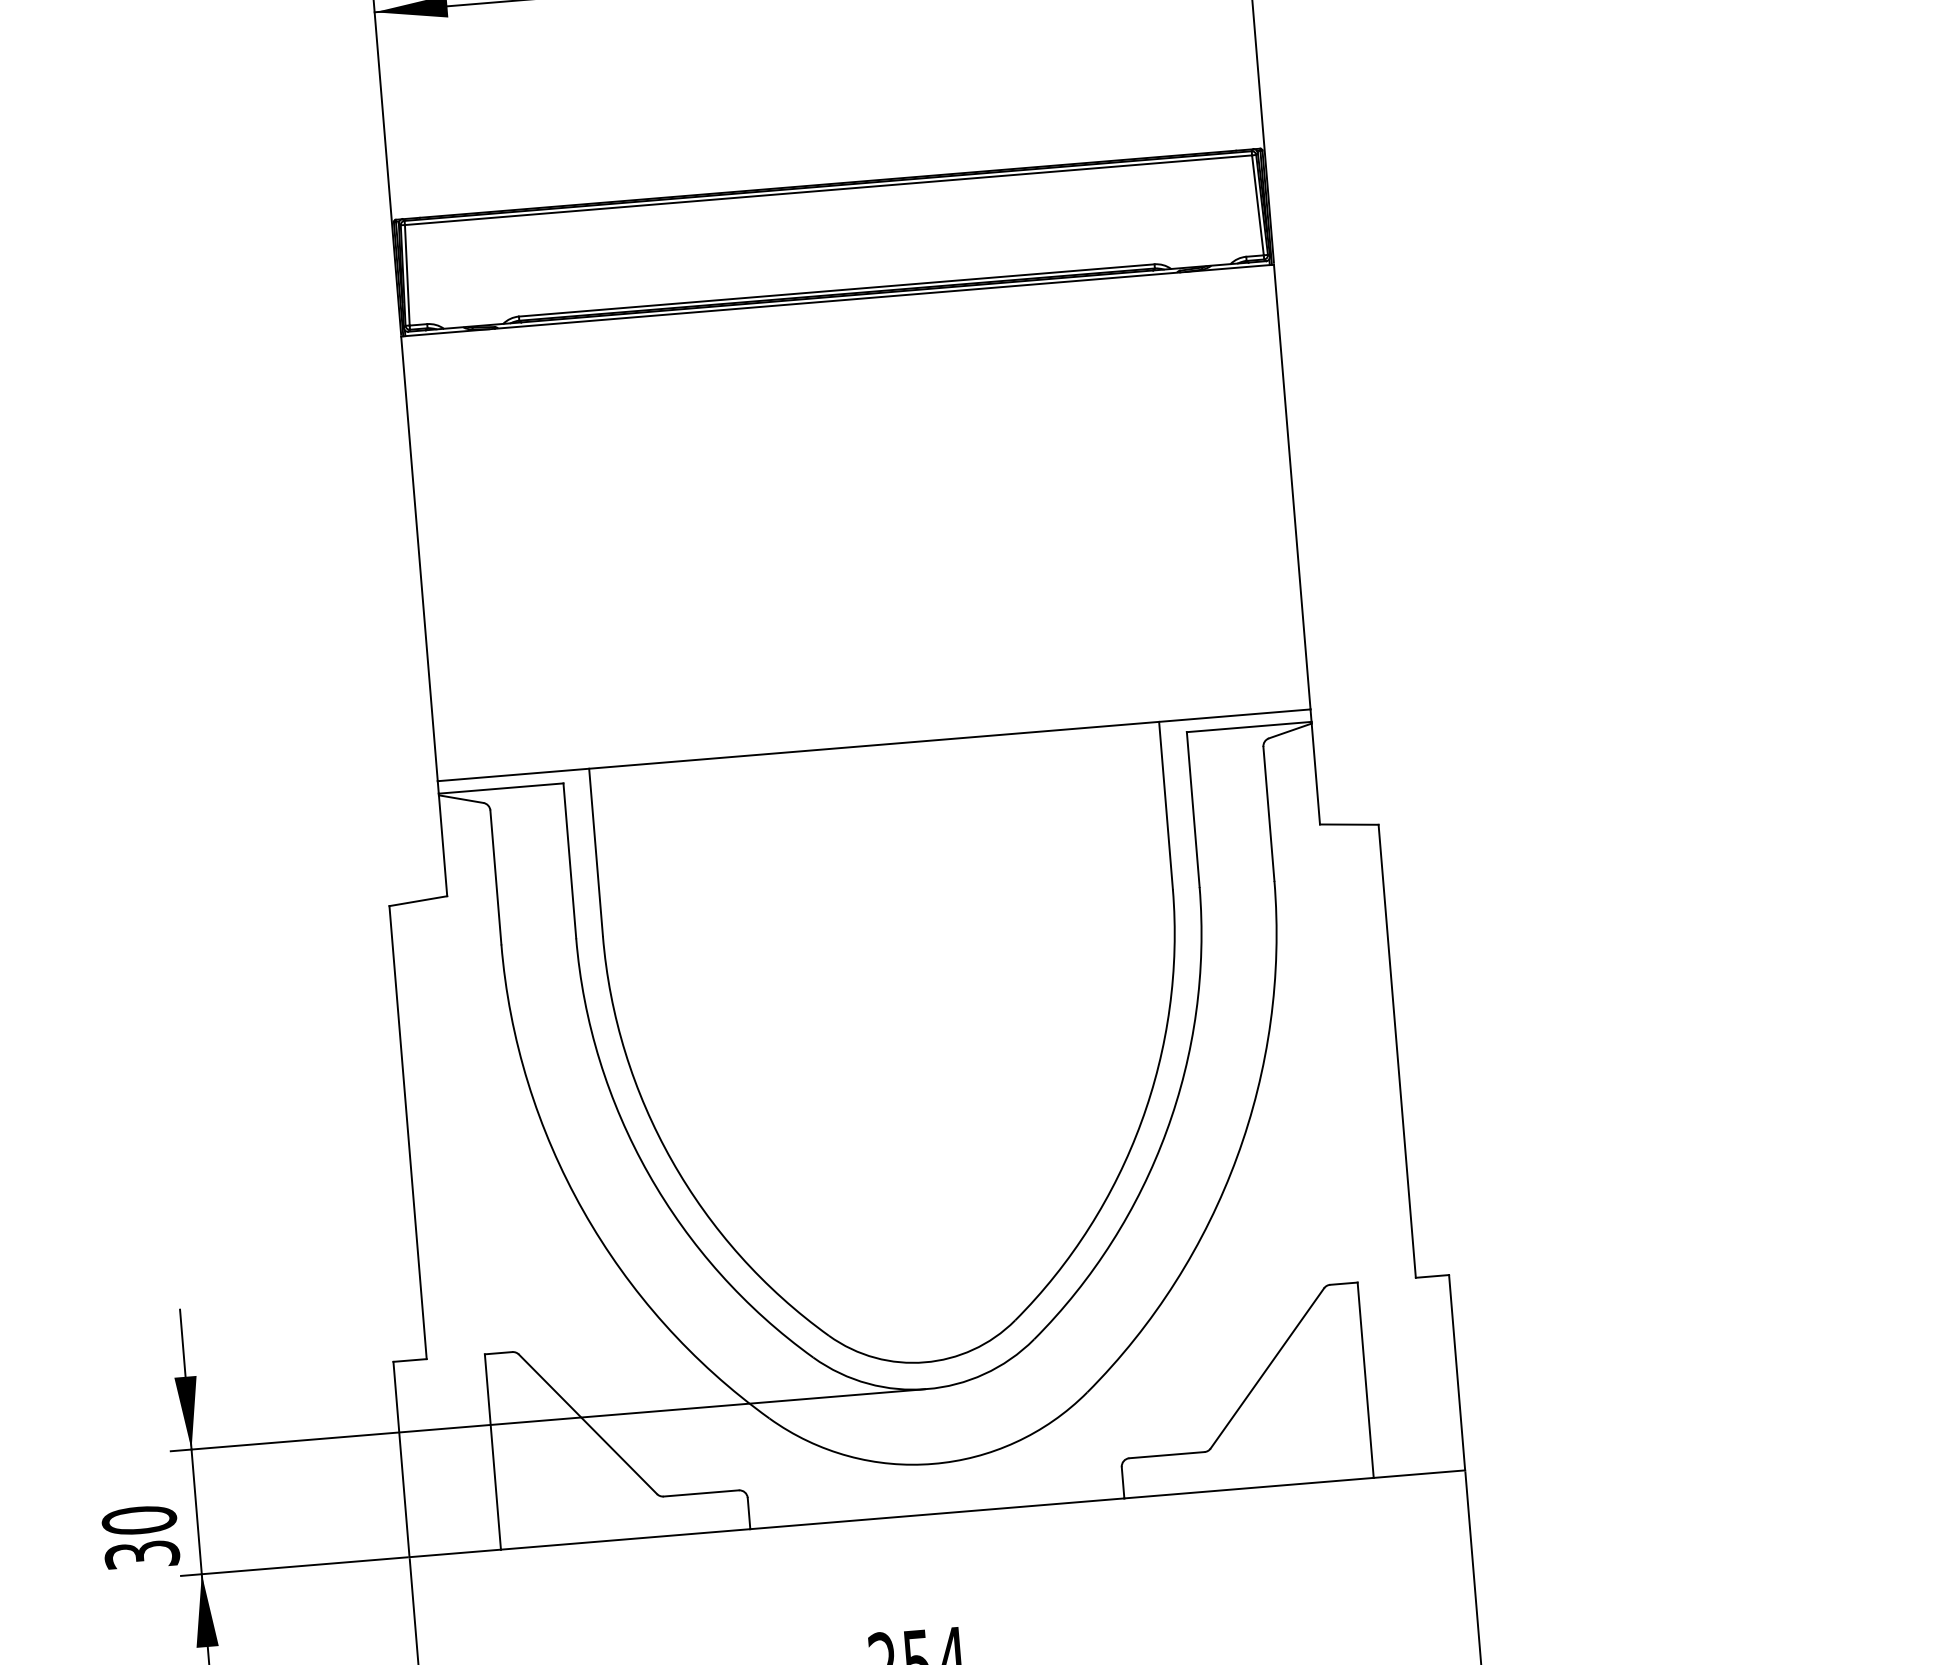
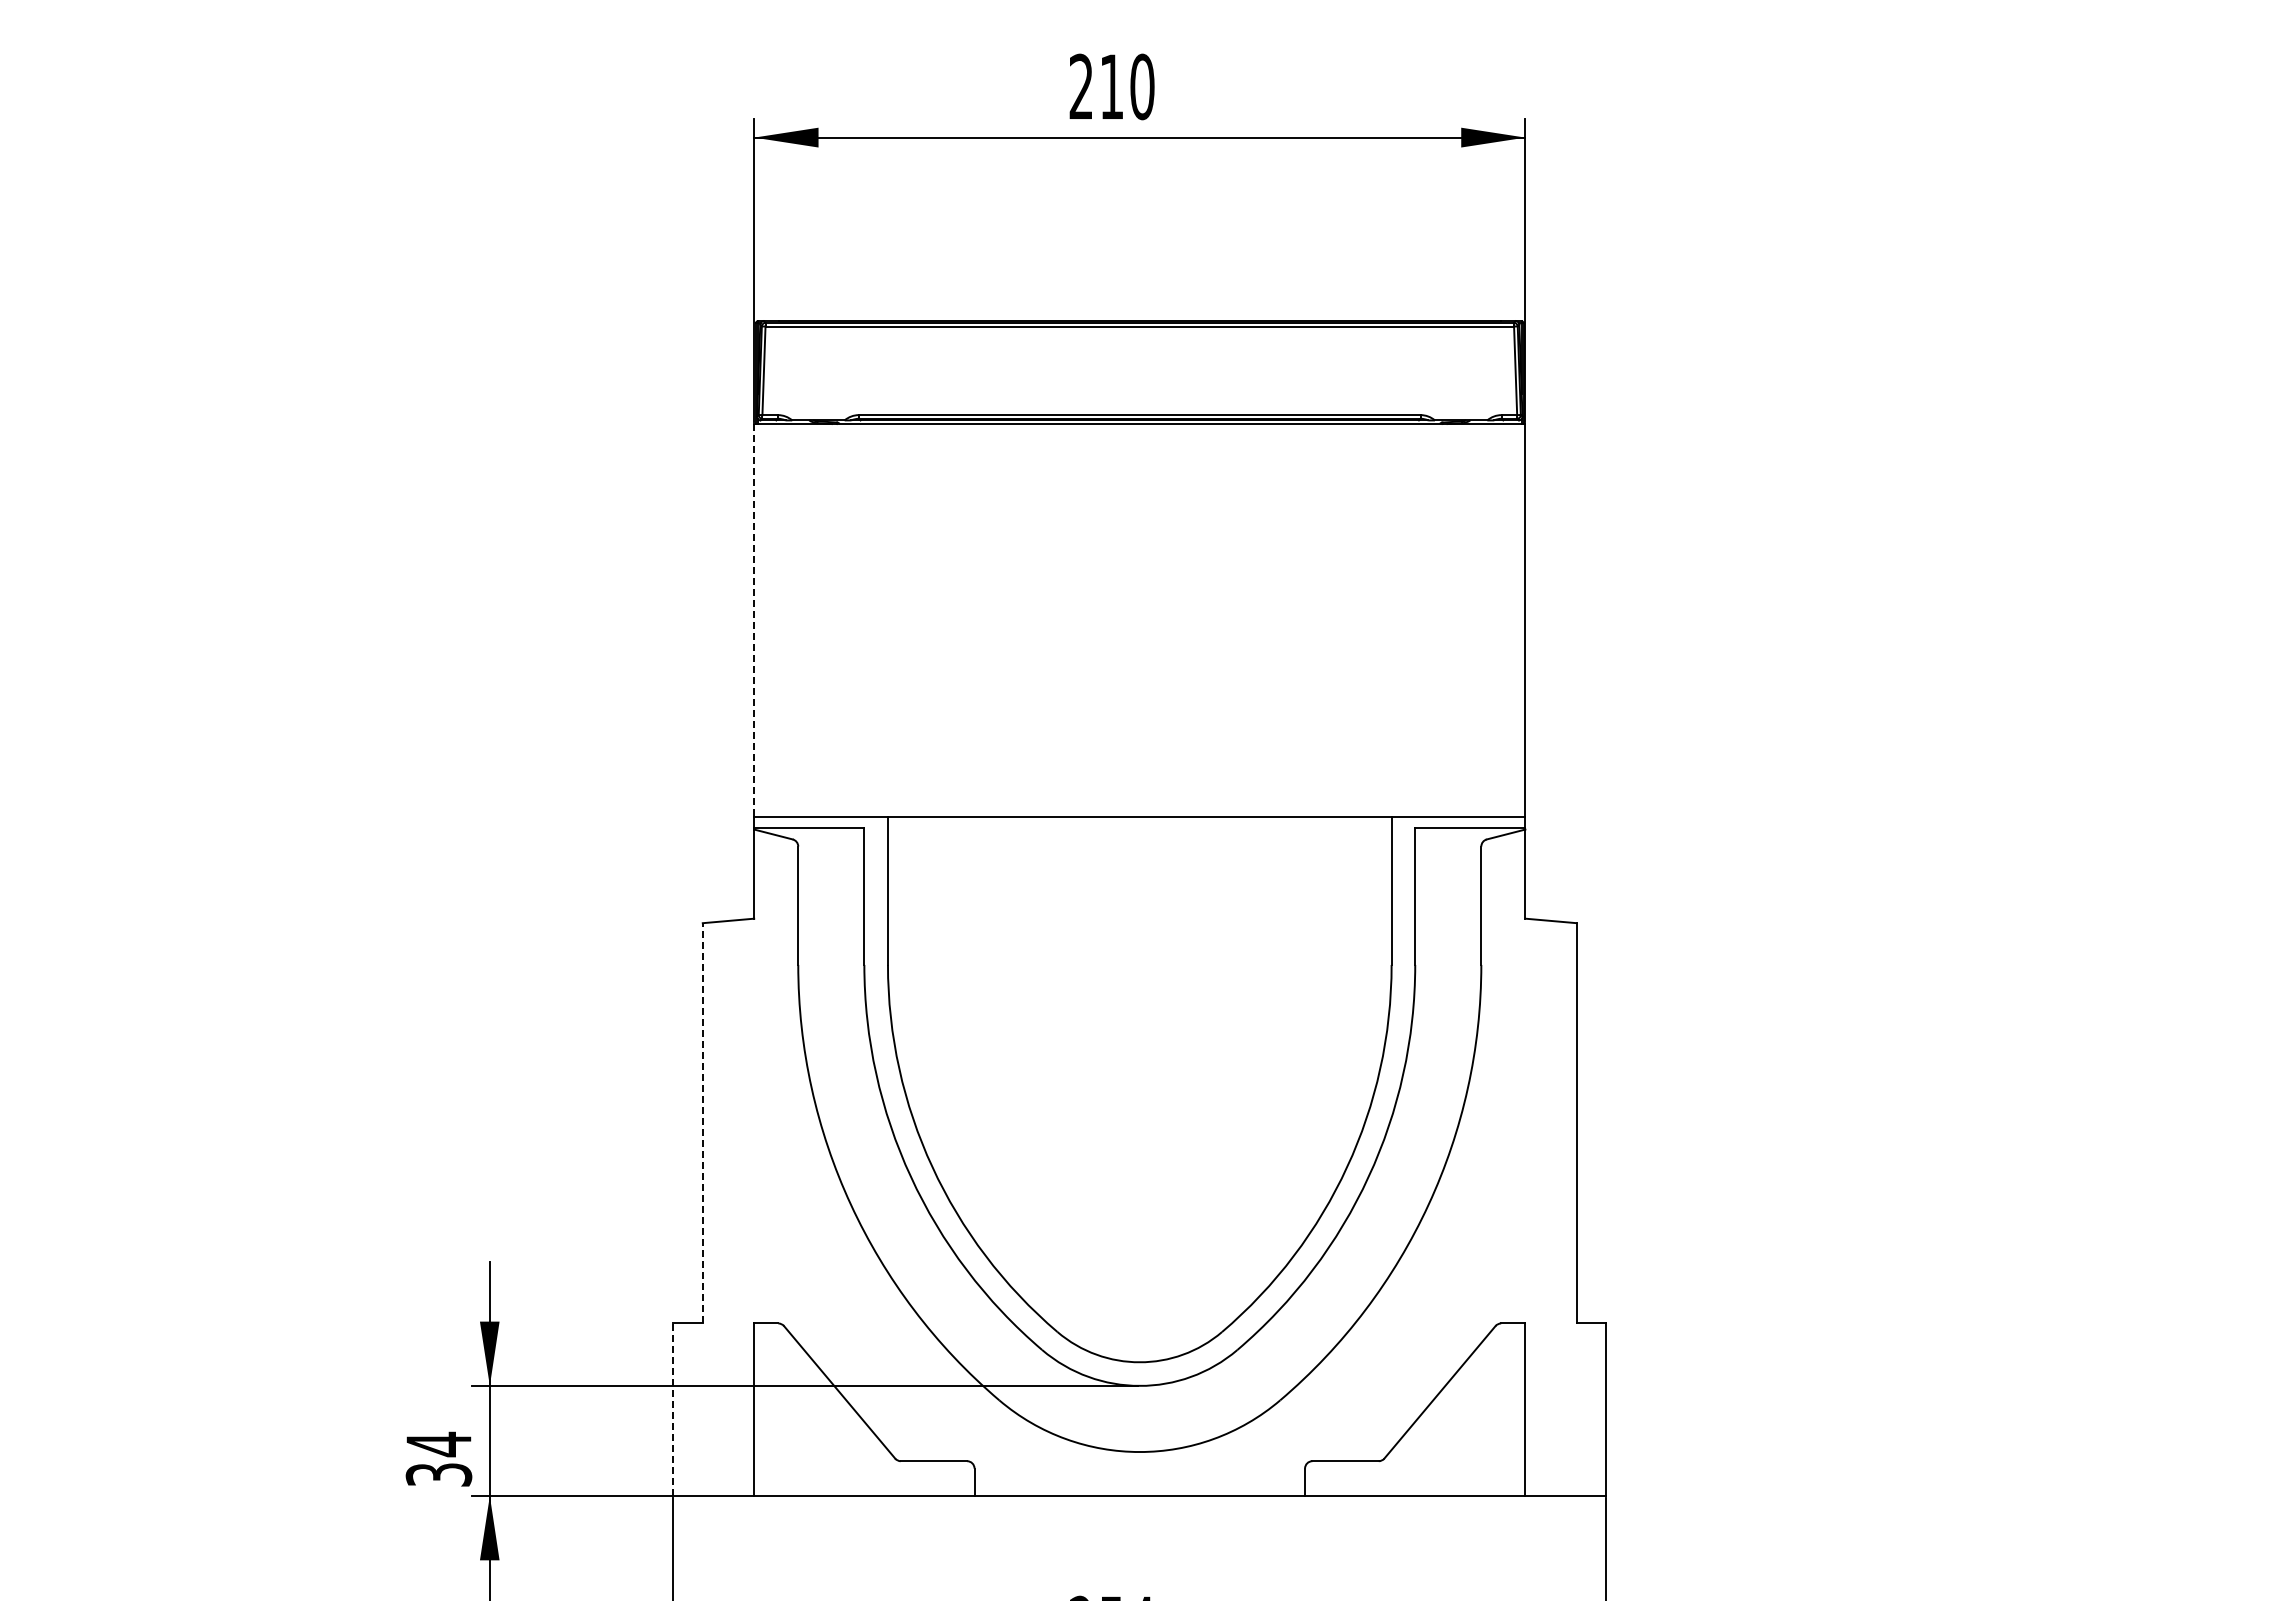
line: (419, 559) -> (754, 621), solid -> dashed
line: (407, 1131) -> (702, 1122), solid -> dashed
line: (401, 1459) -> (673, 1409), solid -> dashed
text: (138, 1520) -> (438, 1444), 30 -> 34

